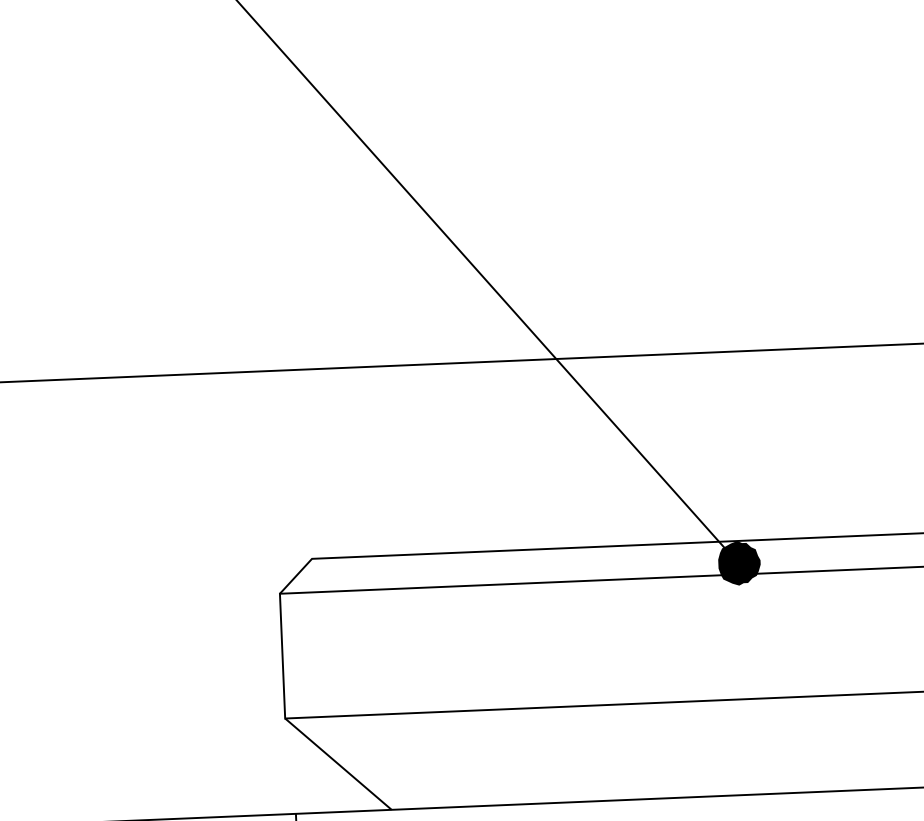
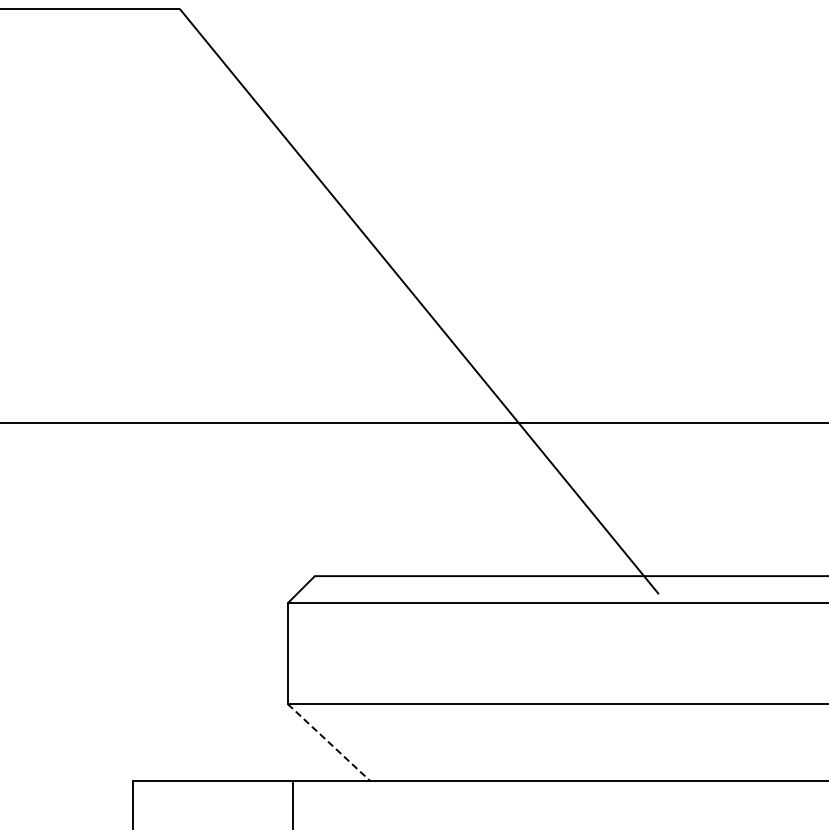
fill: (739, 563) -> (659, 594), removed
line: (338, 763) -> (329, 742), solid -> dashed

